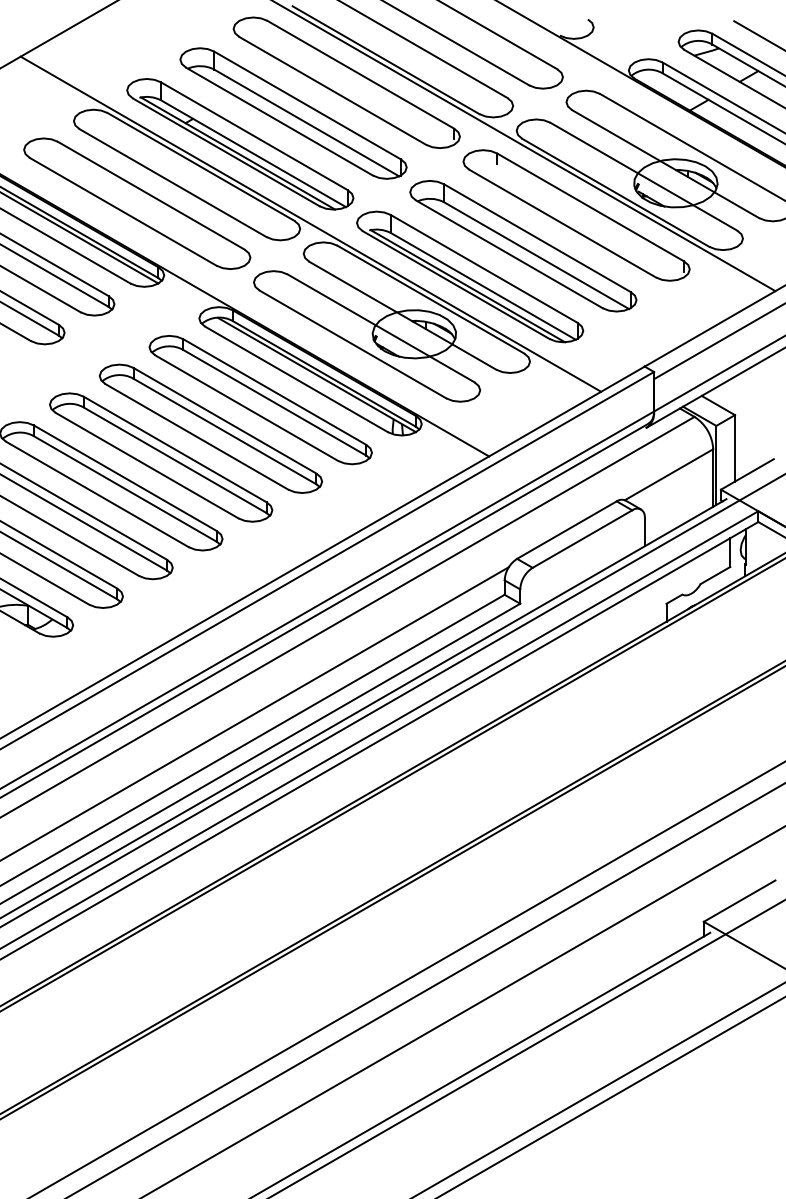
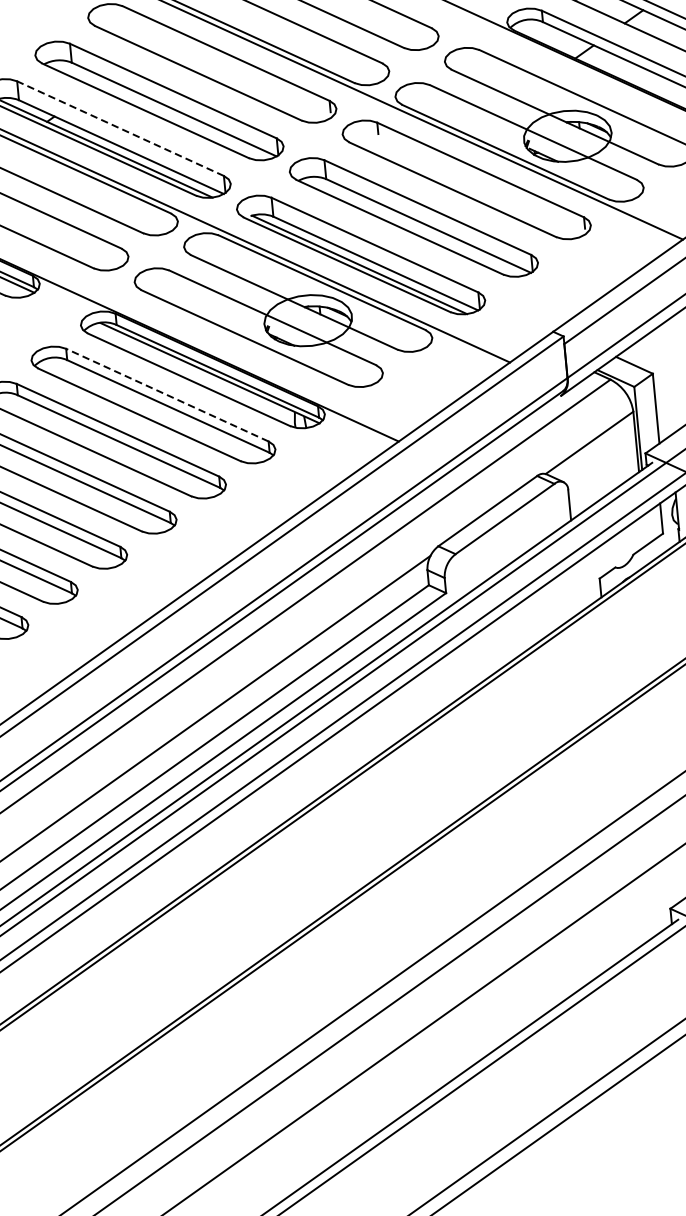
line: (254, 136) -> (120, 128), solid -> dashed
line: (274, 392) -> (167, 395), solid -> dashed

